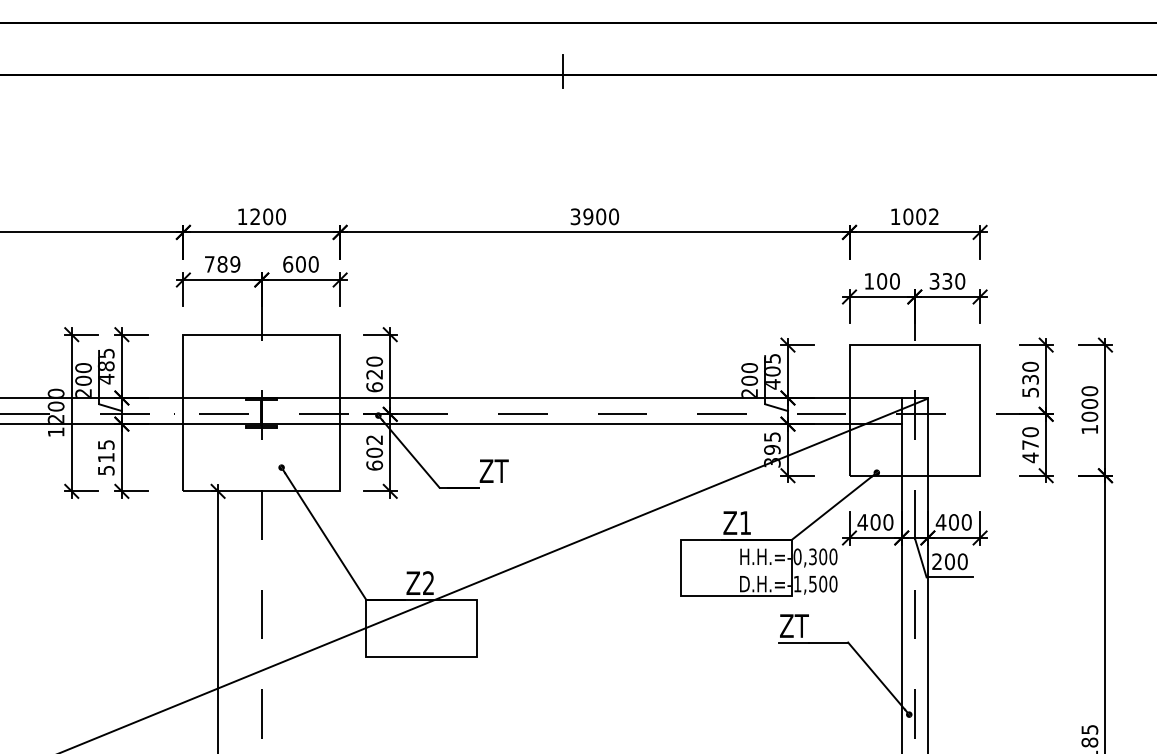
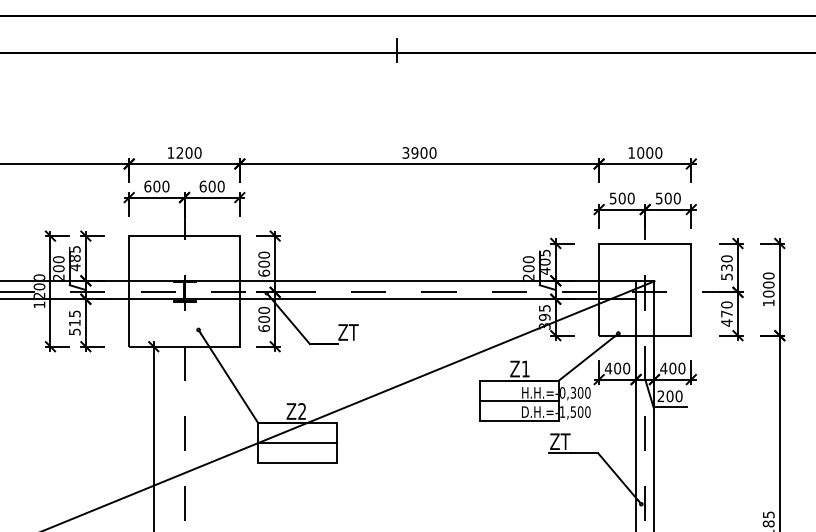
text: (934, 216) -> (659, 152), 1002 -> 1000
text: (222, 264) -> (156, 186), 789 -> 600
text: (868, 281) -> (612, 198), 100 -> 500
text: (941, 281) -> (664, 198), 330 -> 500
text: (374, 374) -> (264, 264), 620 -> 600
text: (374, 440) -> (264, 310), 602 -> 600
line: (736, 567) -> (519, 400), added
line: (421, 627) -> (297, 442), added

